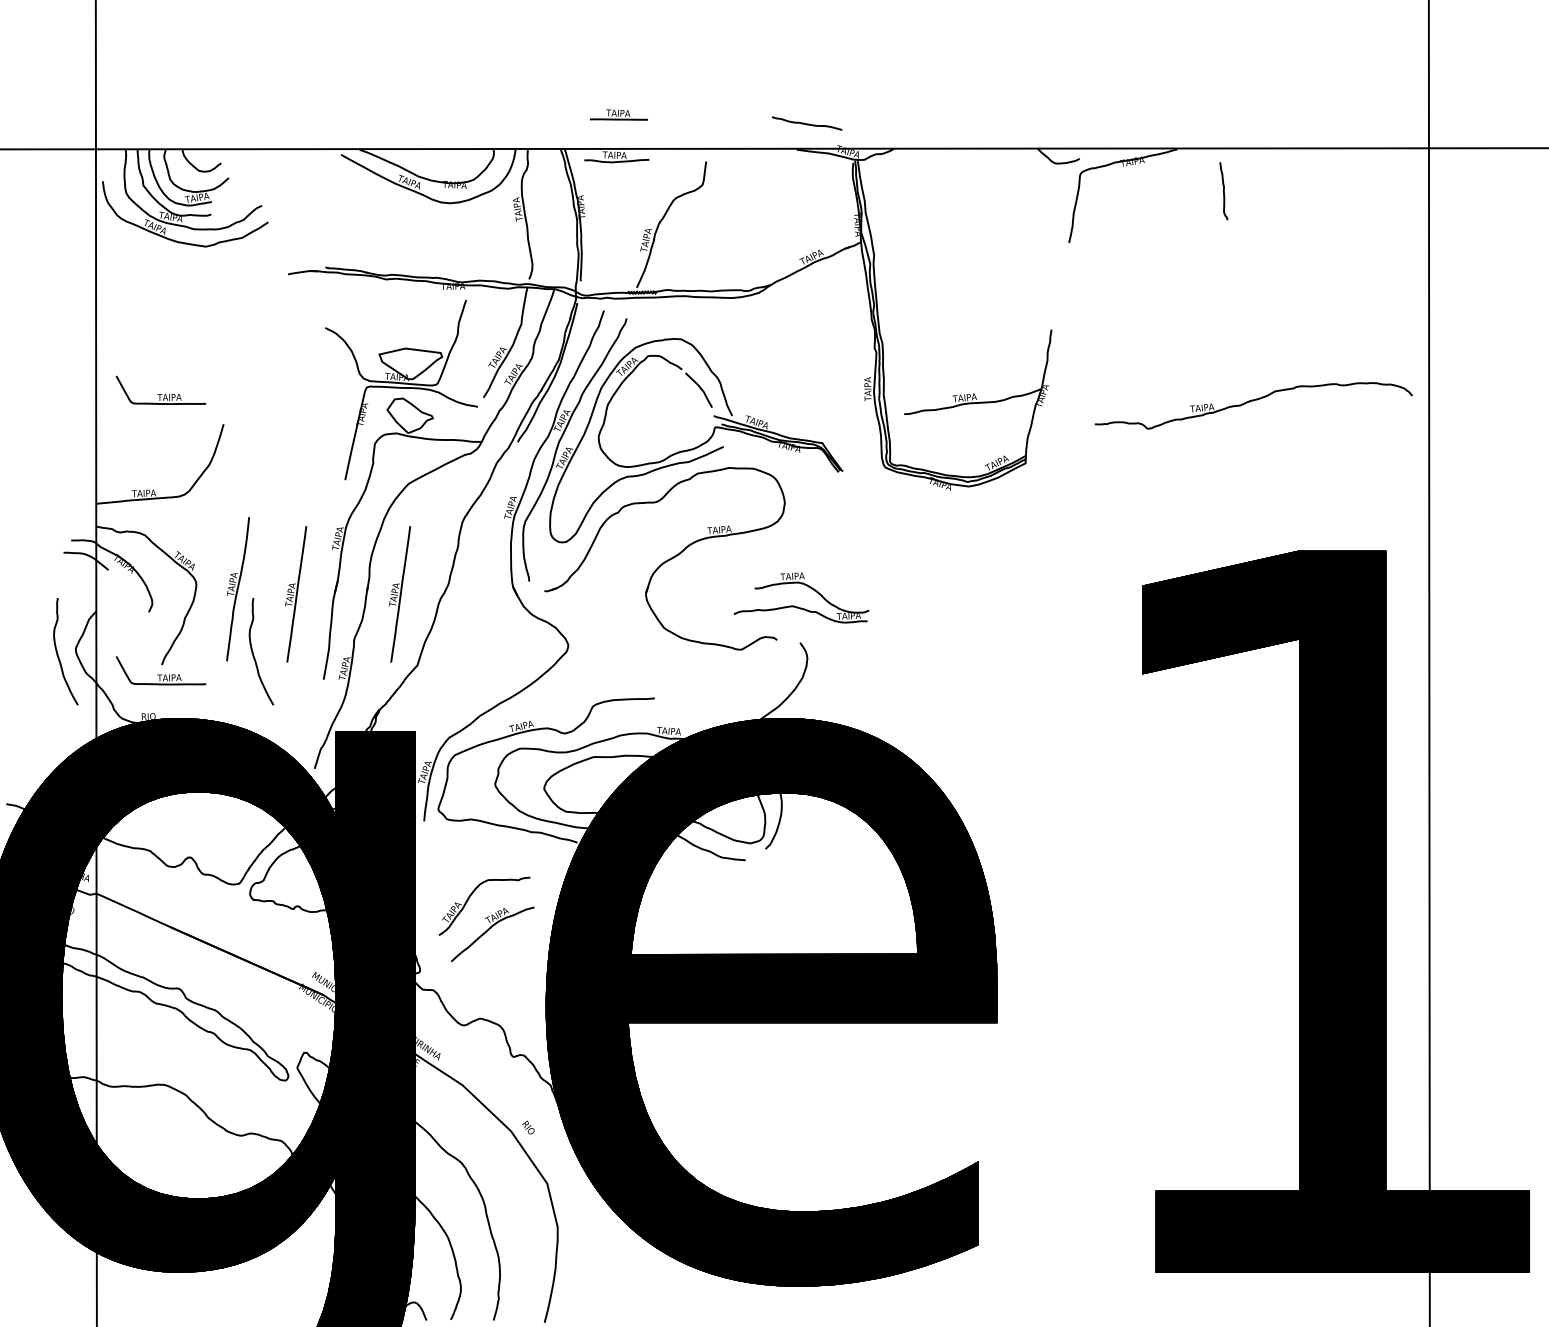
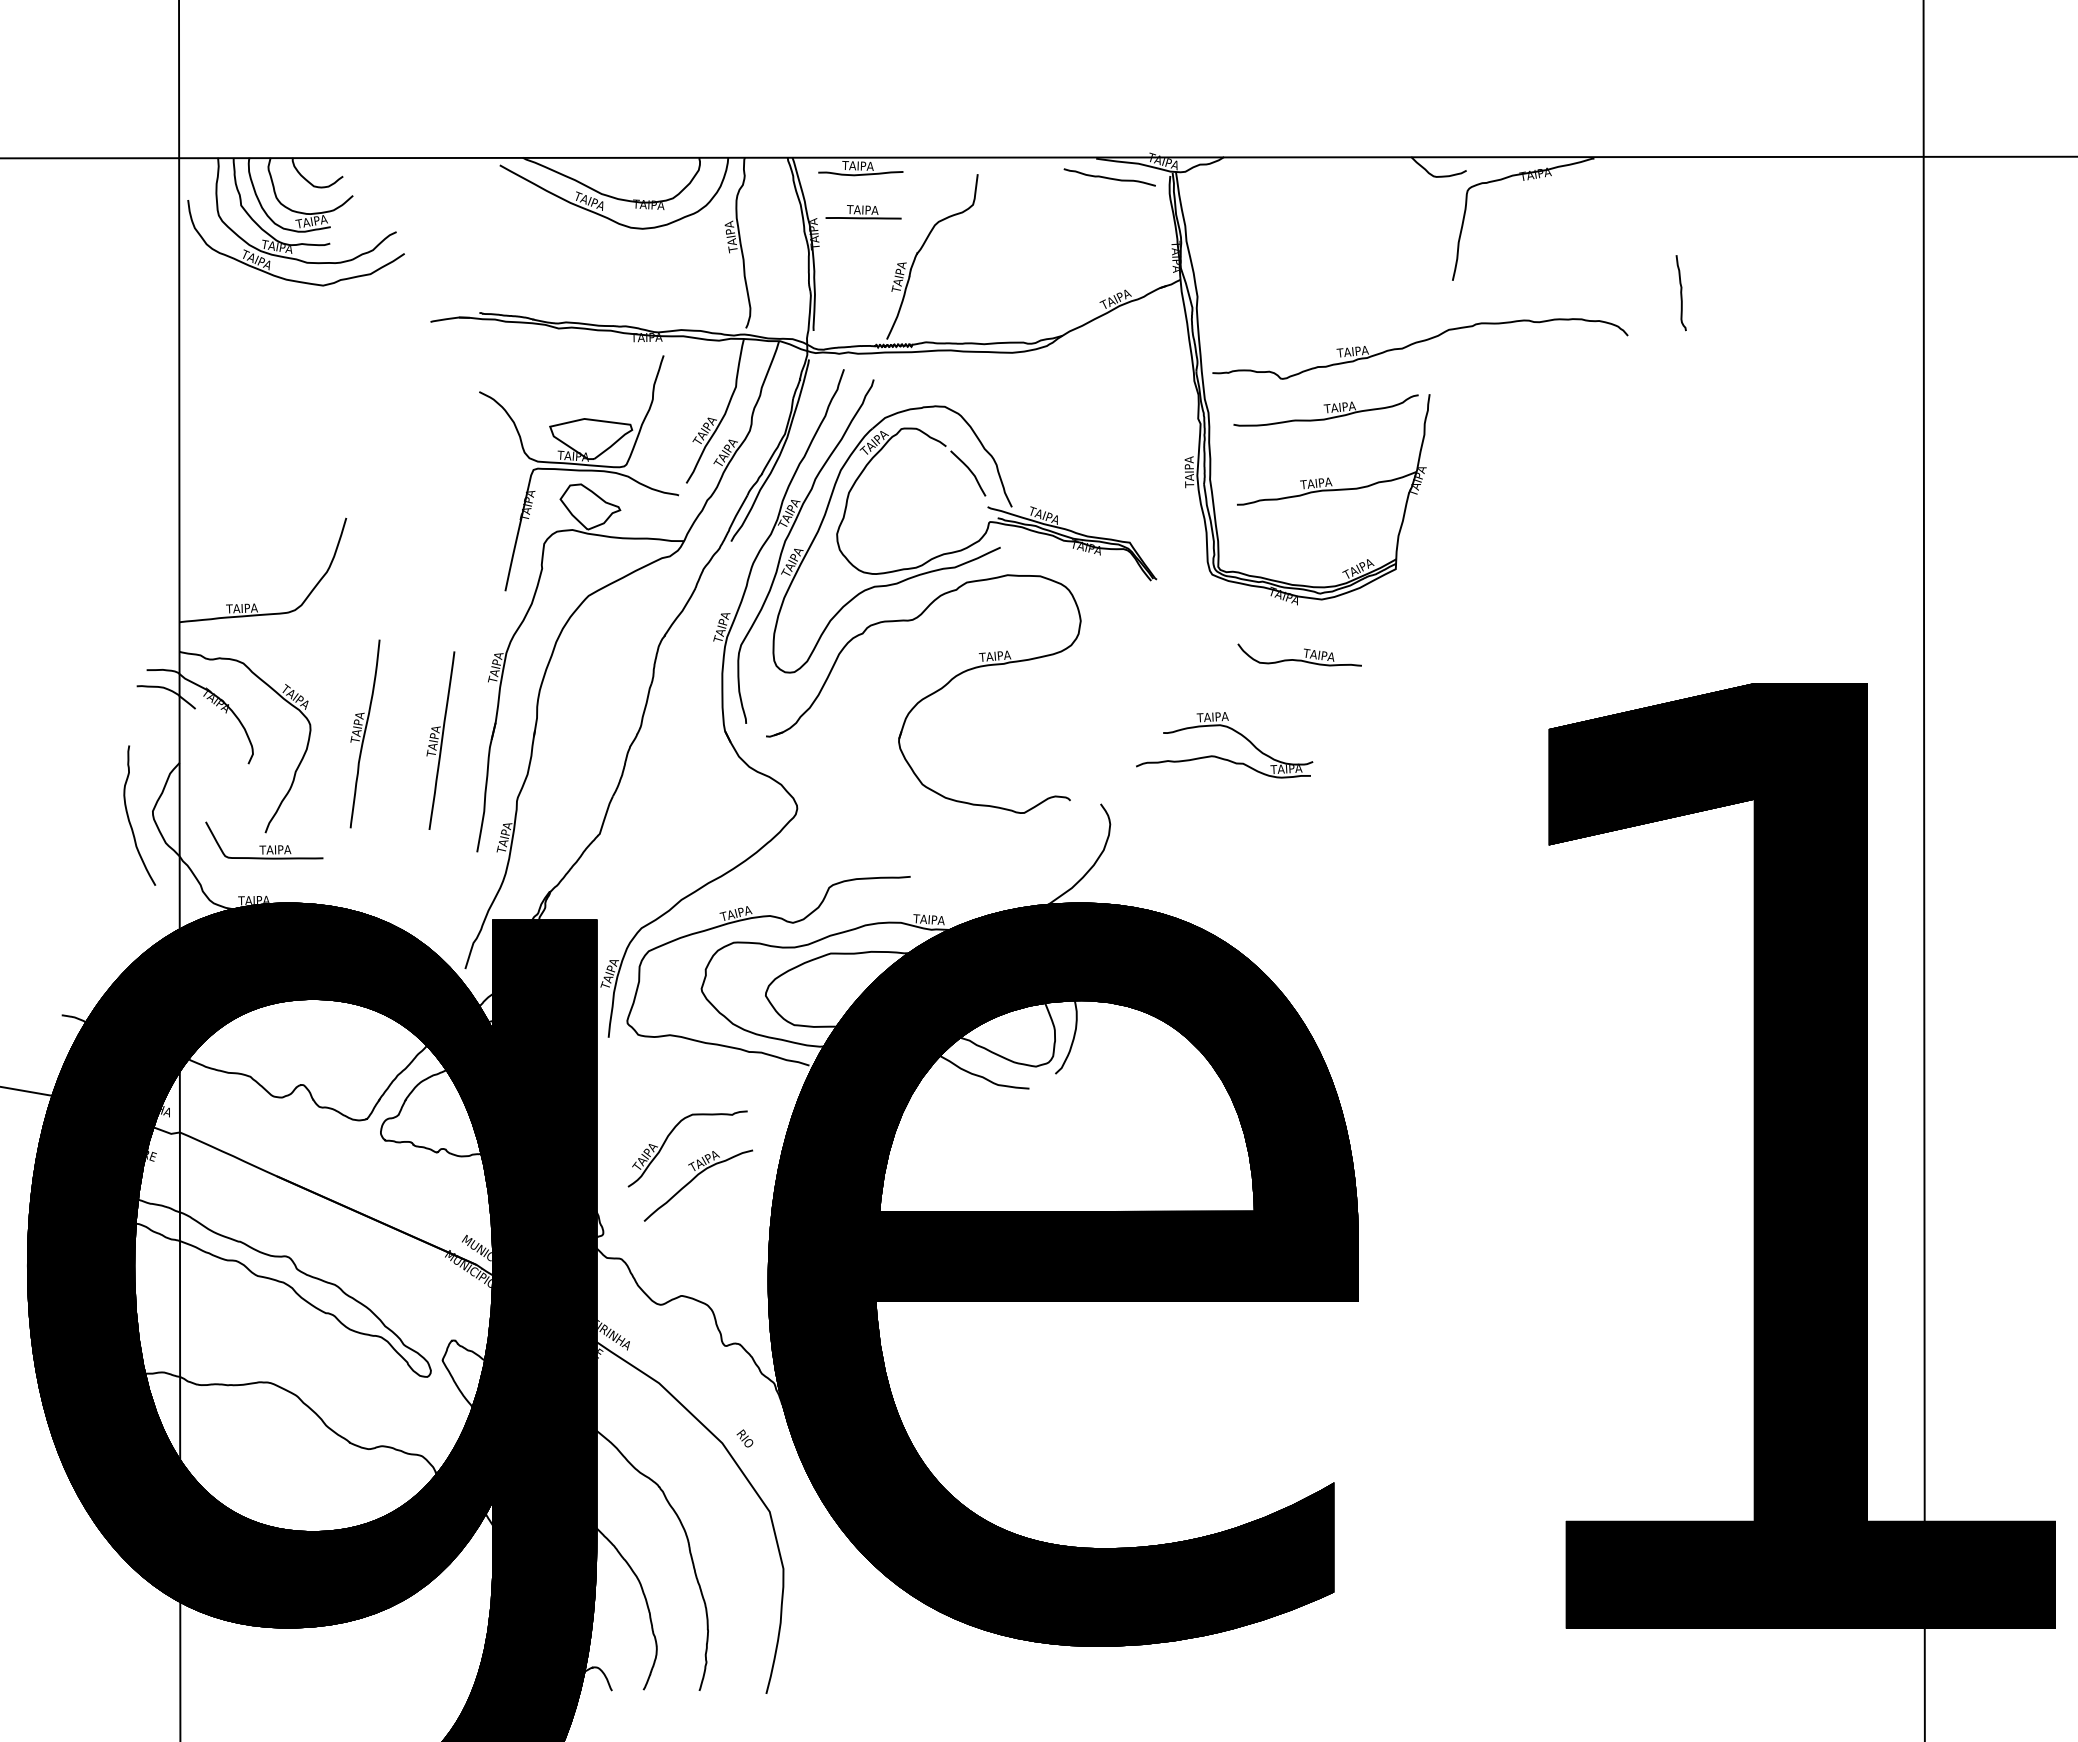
part: (618, 115) -> (863, 212), moved
curve: (806, 123) -> (1109, 177), moved
curve: (1223, 191) -> (1680, 293), moved
part: (971, 342) -> (1325, 410), added
part: (161, 390) -> (264, 473), removed
part: (1253, 405) -> (1420, 348), moved
part: (952, 528) -> (1299, 654), added
part: (399, 594) -> (576, 740), removed
part: (799, 607) -> (1222, 757), moved
curve: (253, 653) -> (385, 817), removed
text: (152, 716) -> (253, 900), RIO -> TAIPA
text: (74, 911) -> (151, 1155), PORTO -> ALEGRE

